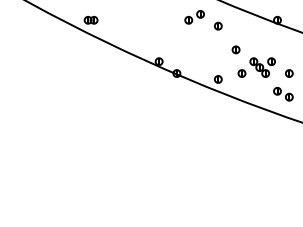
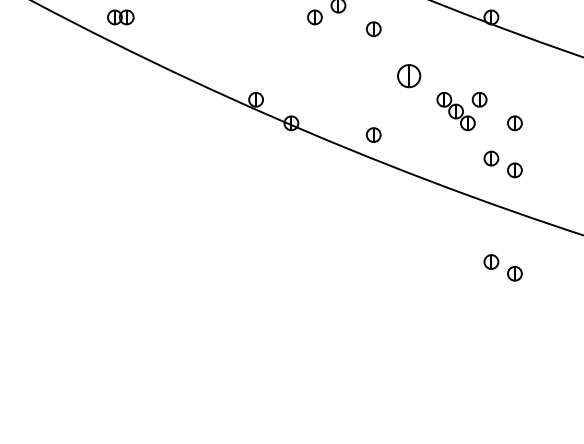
part: (235, 49) -> (407, 75), size x1.6
part: (241, 73) -> (419, 123), removed
part: (283, 145) -> (503, 266), added

